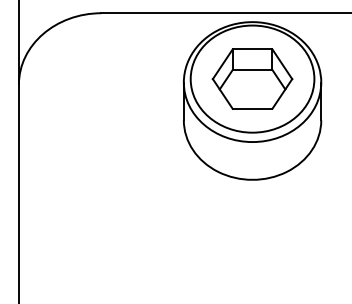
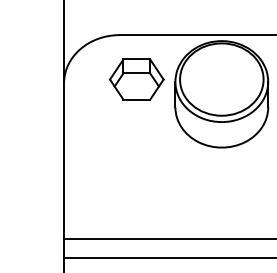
part: (252, 78) -> (136, 79), moved

